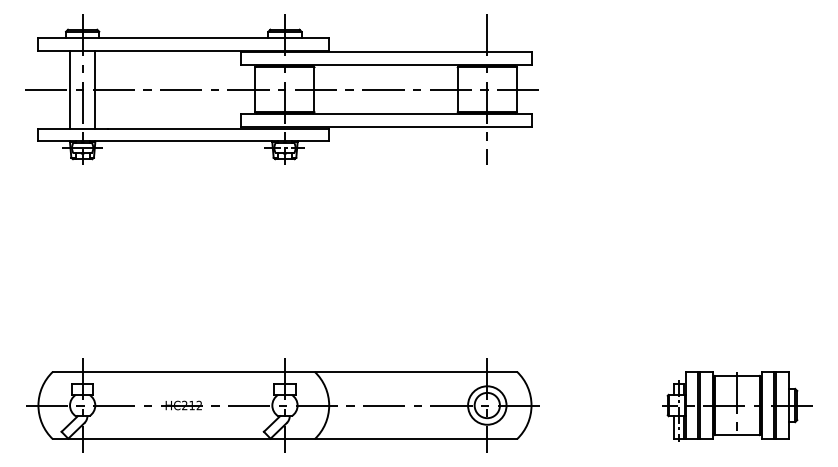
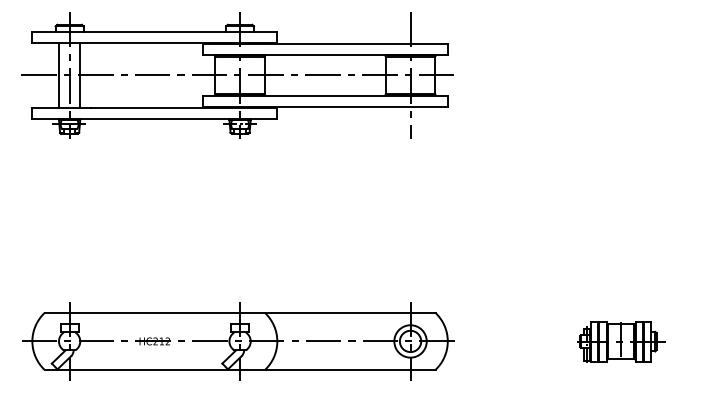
part: (737, 406) -> (621, 342), size x0.7

